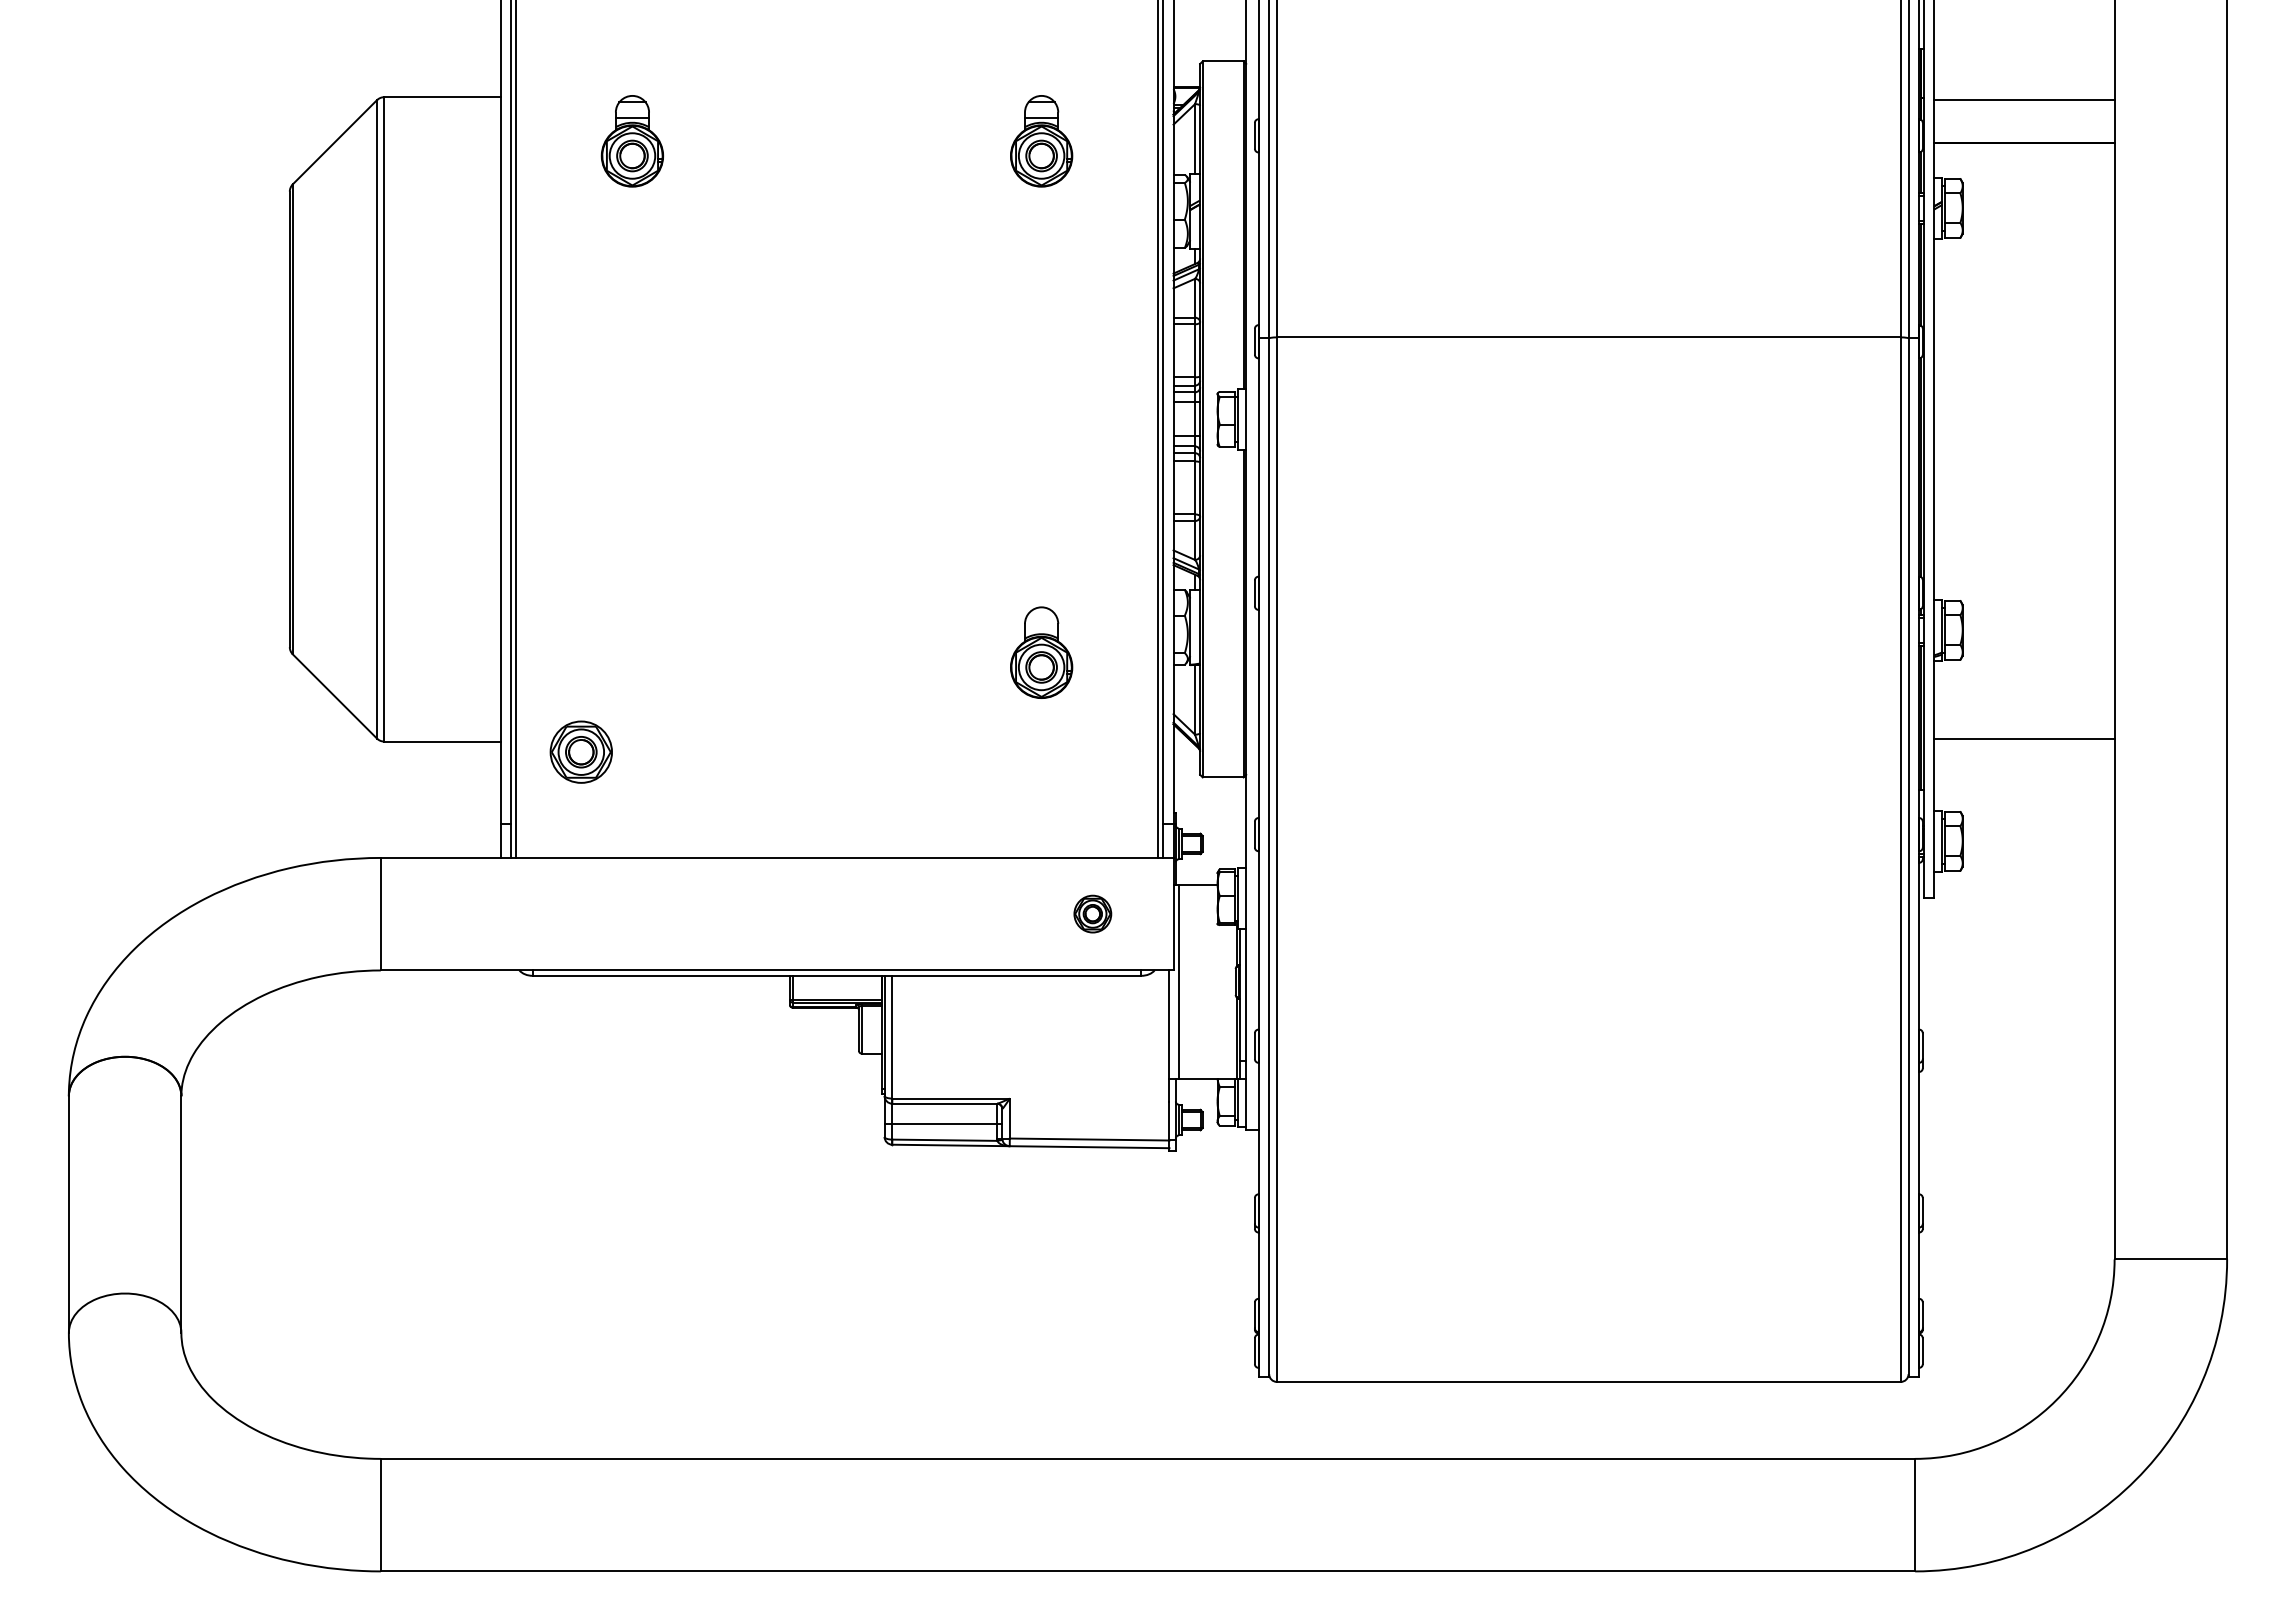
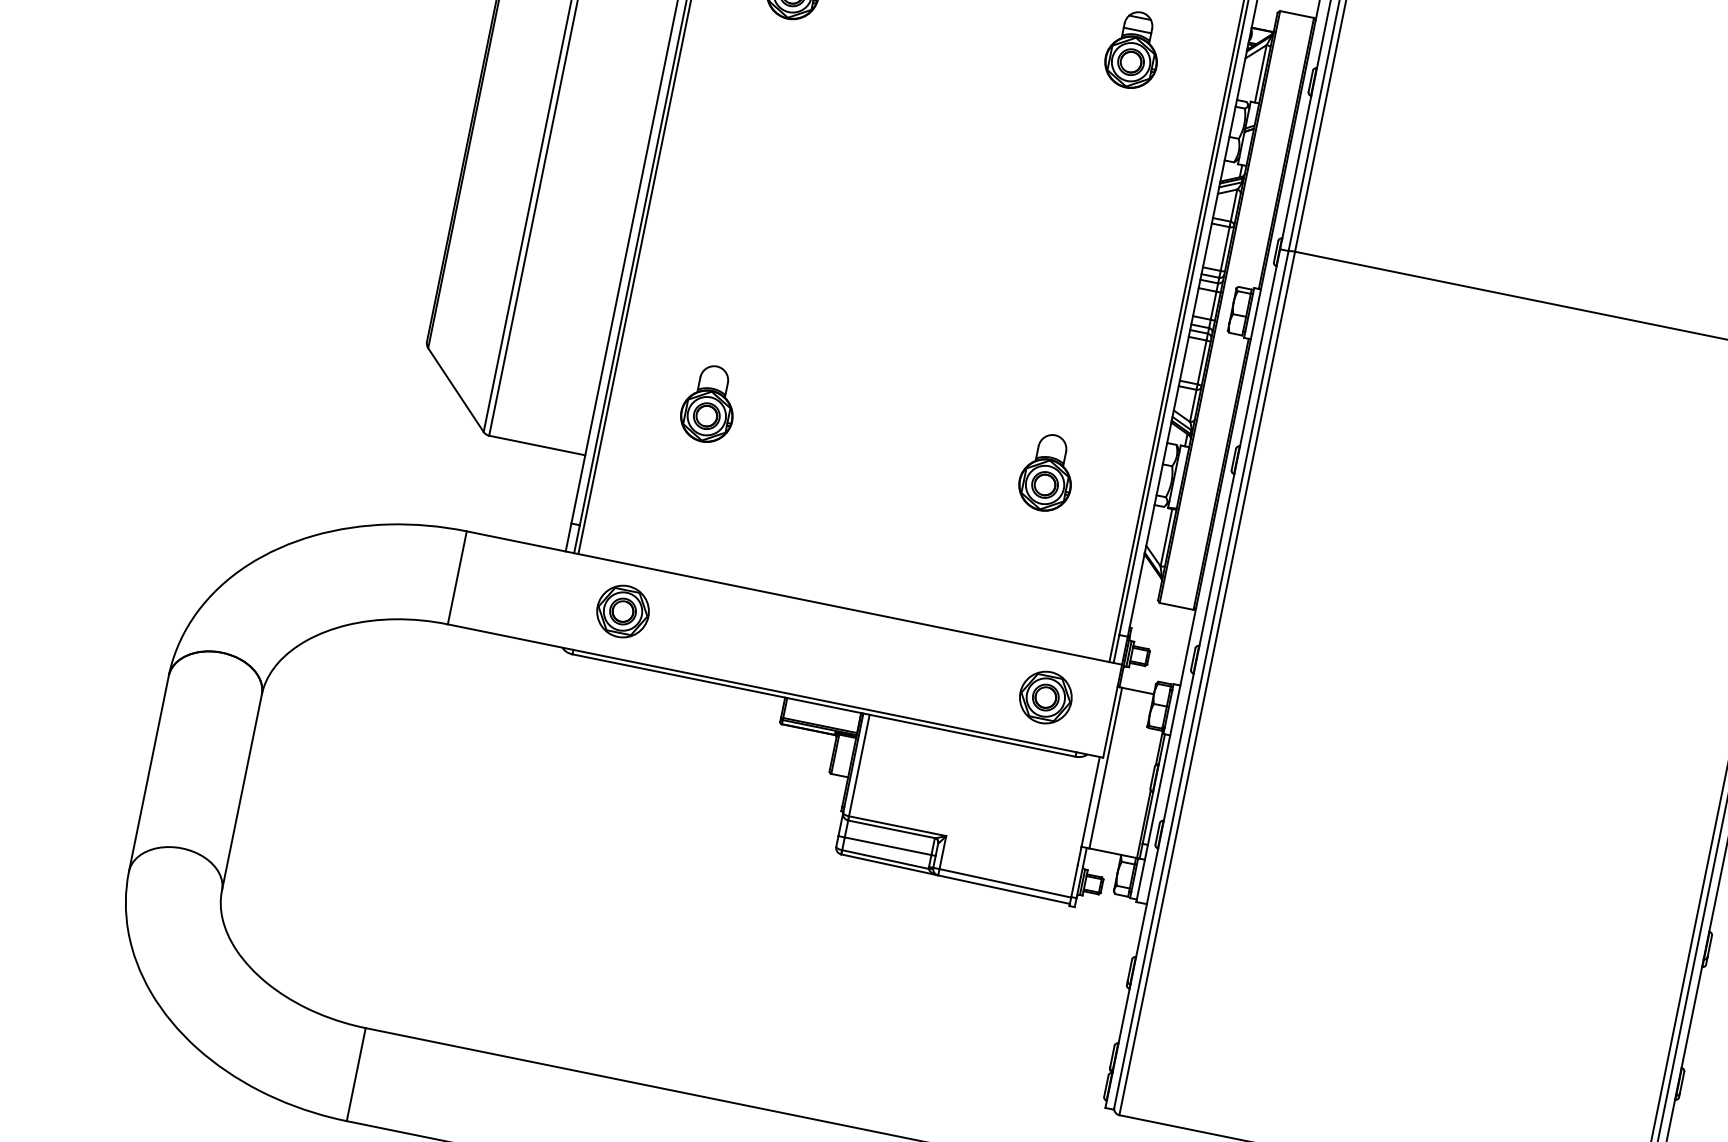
part: (631, 652) -> (708, 403), added
part: (580, 751) -> (622, 610), moved
part: (1092, 913) -> (1045, 696), size x1.67

